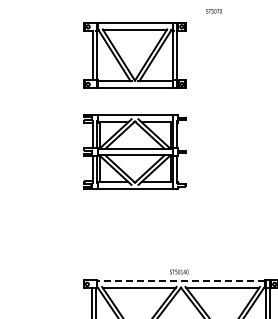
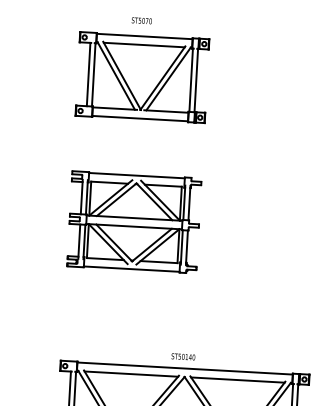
text: (213, 11) -> (141, 20), moved
part: (134, 152) -> (133, 222), moved
line: (180, 281) -> (184, 369), dashed -> solid

